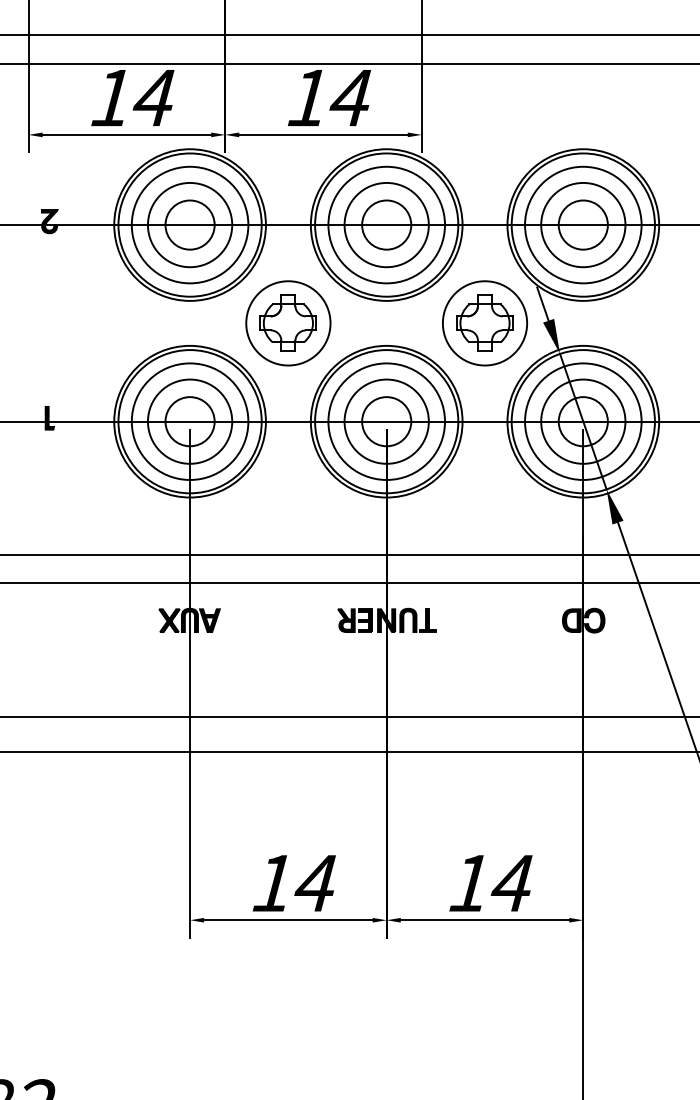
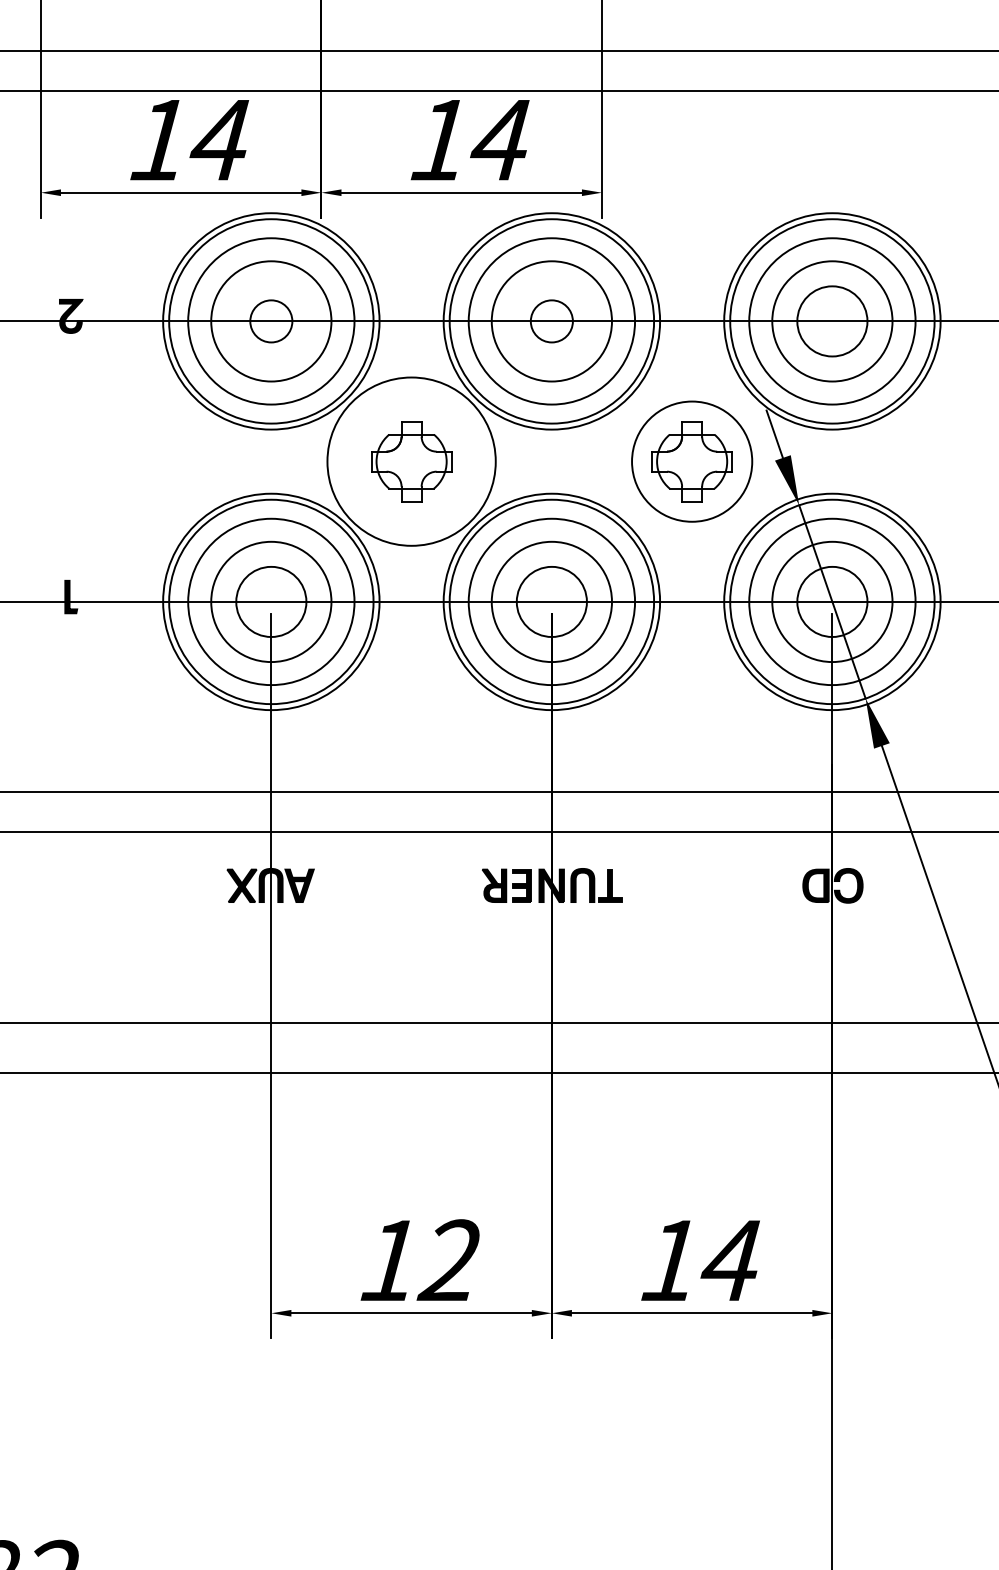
circle: (189, 224) -> (270, 320), size x0.6
circle: (386, 224) -> (551, 320), size x0.6
circle: (288, 323) -> (411, 461), size x1.4
text: (313, 882) -> (447, 1259), 14 -> 12

